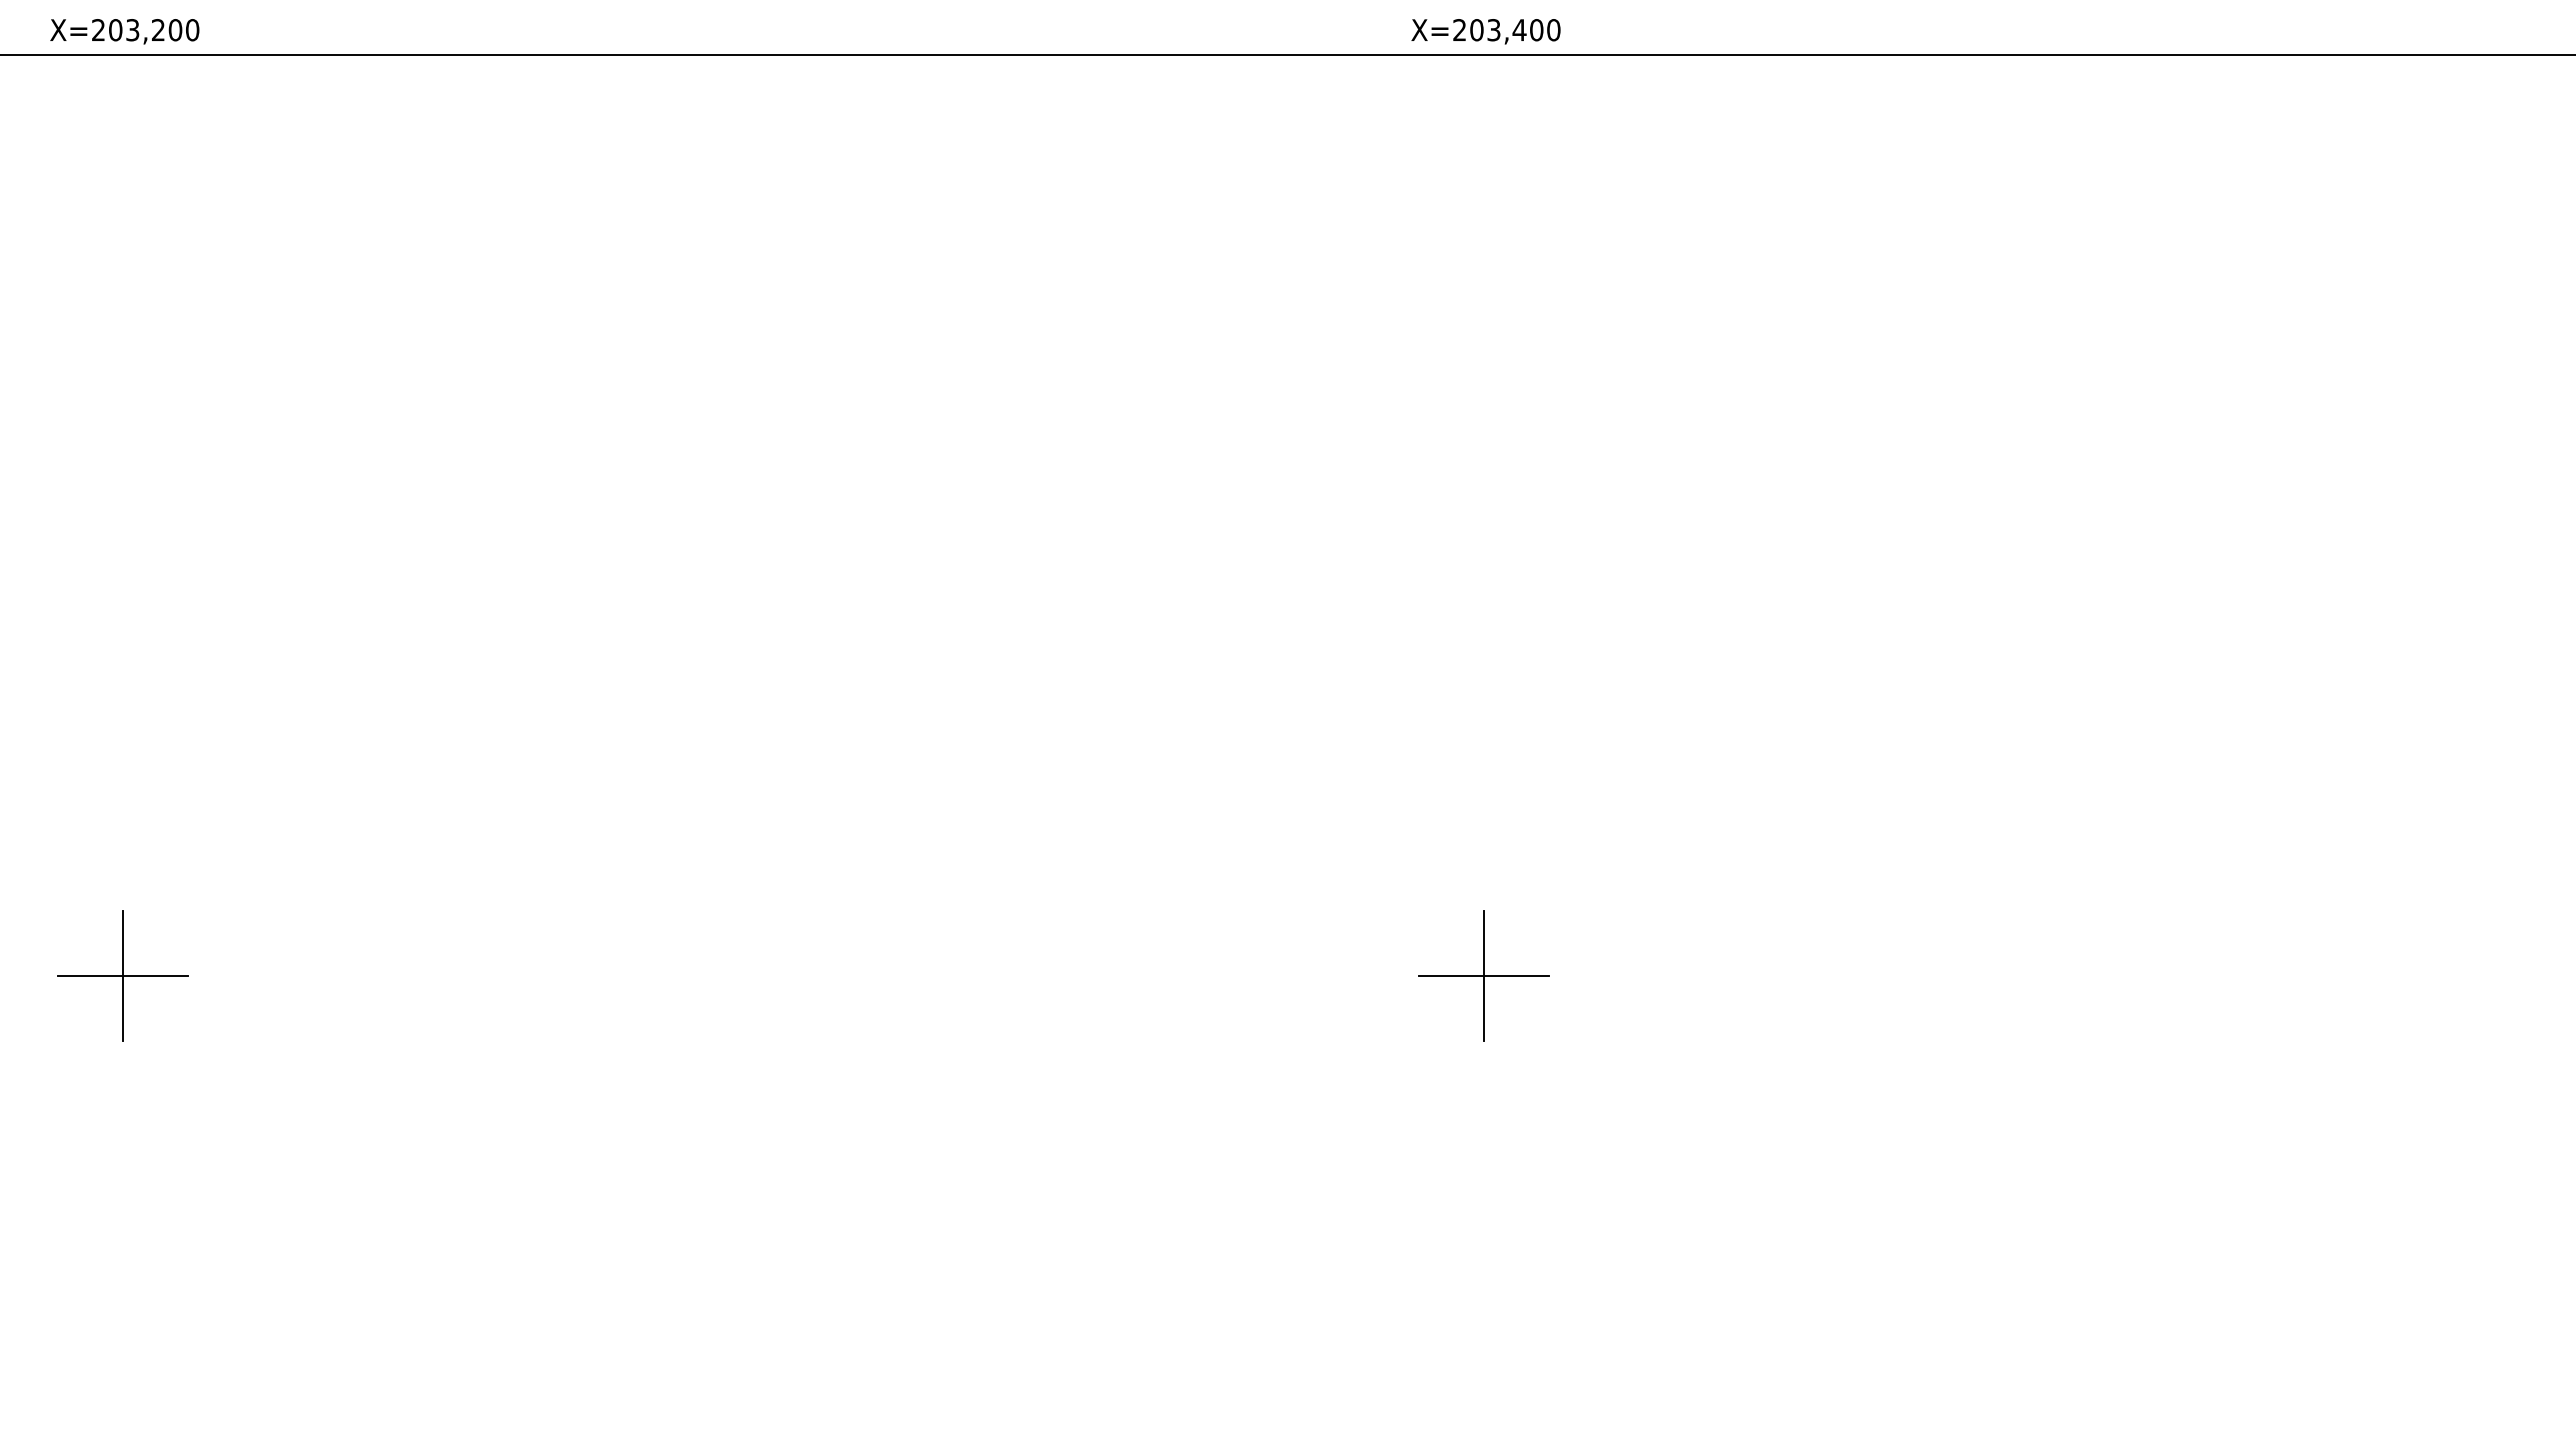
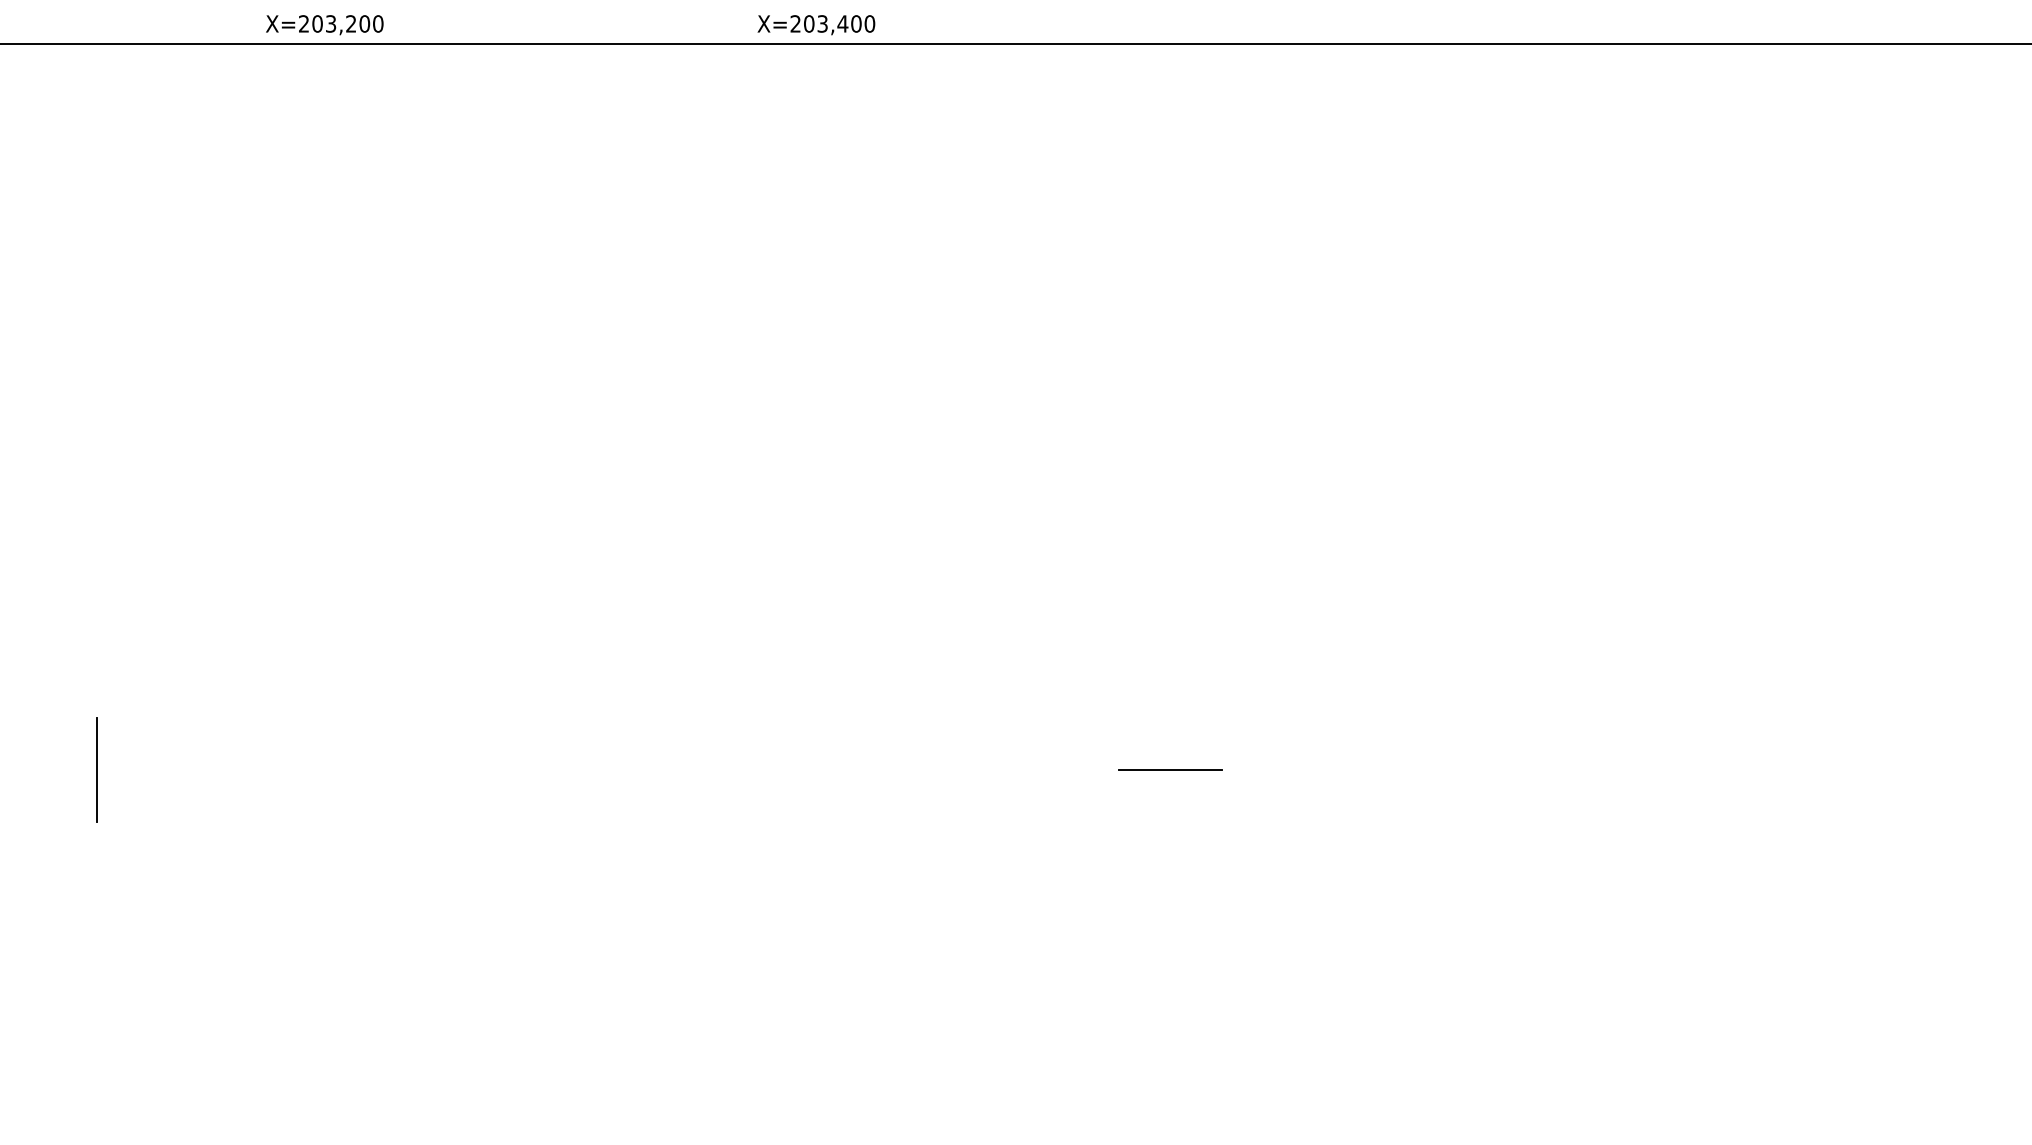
text: (124, 31) -> (324, 25), moved
text: (1485, 31) -> (816, 25), moved
line: (122, 975) -> (96, 769), removed
line: (1484, 975) -> (1171, 769), removed

